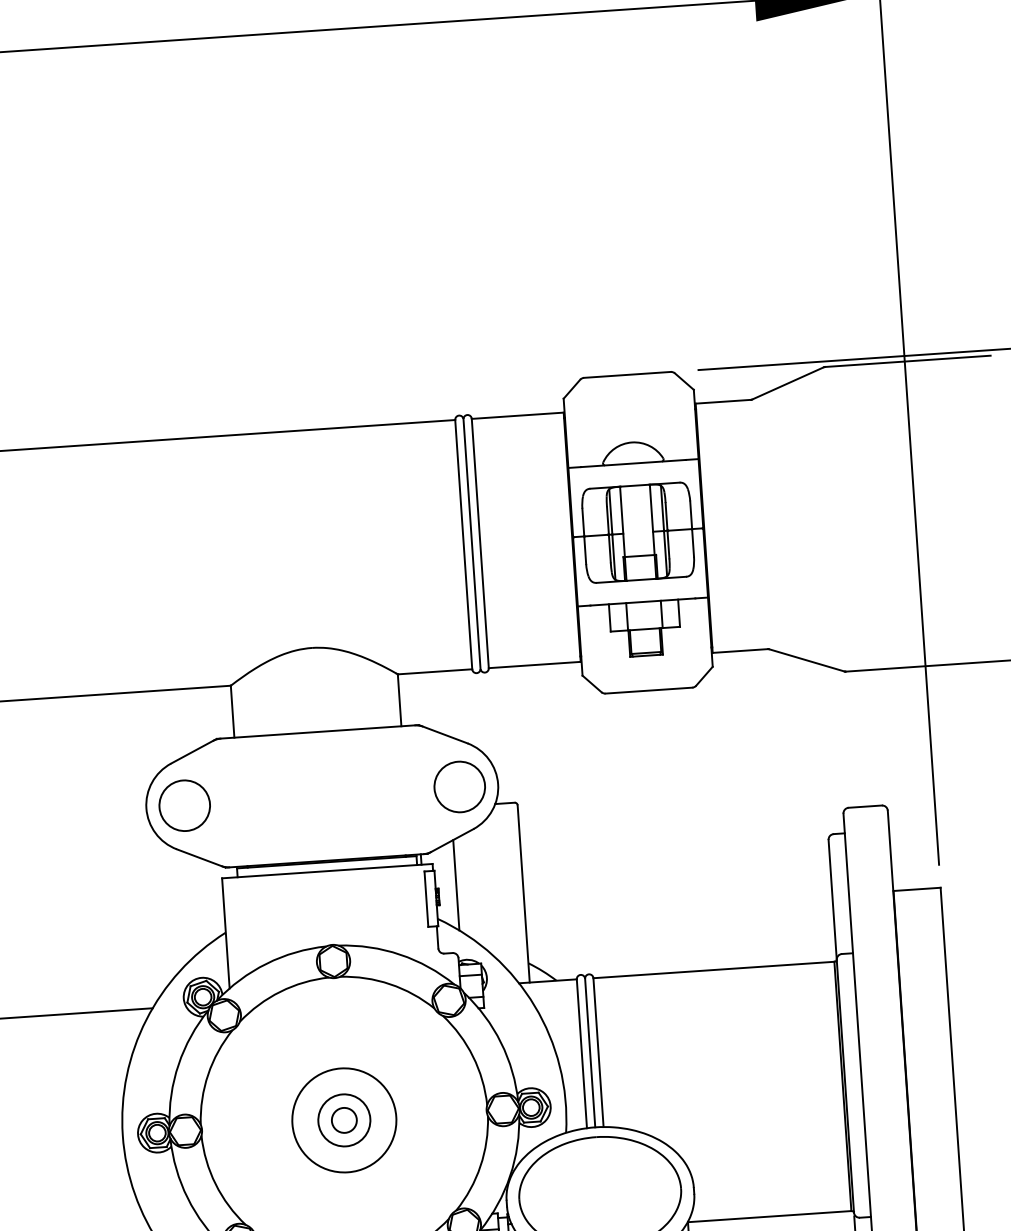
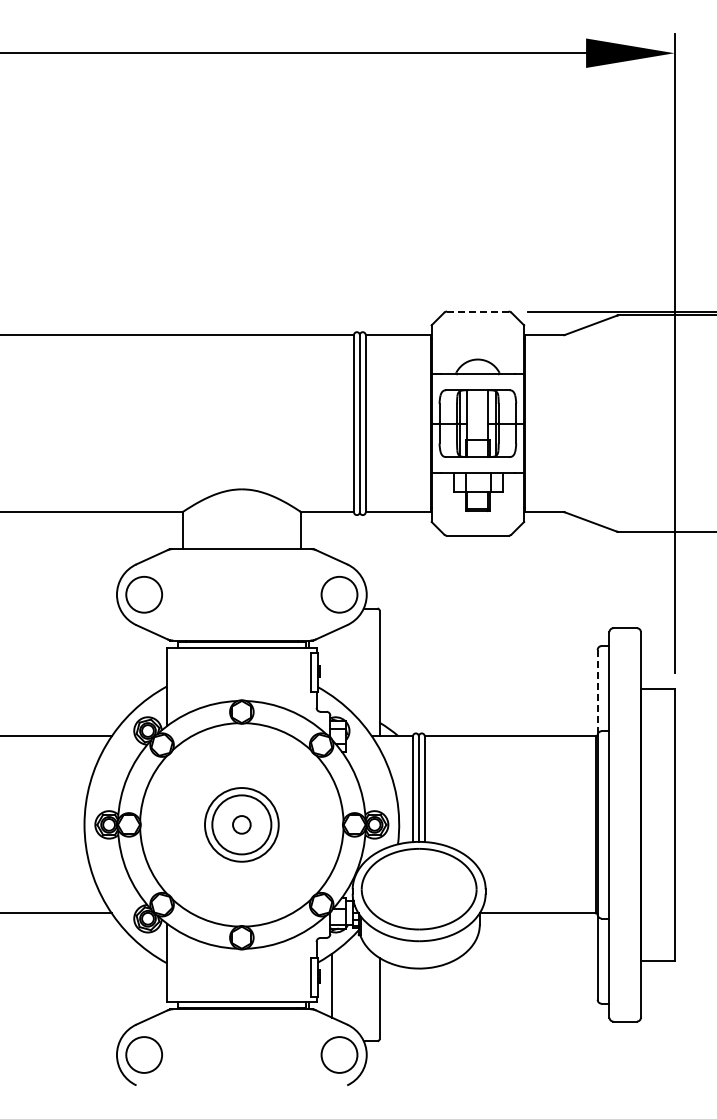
line: (626, 374) -> (477, 311), solid -> dashed
line: (456, 884) -> (332, 663), removed
line: (832, 898) -> (597, 691), solid -> dashed
circle: (343, 1119) -> (241, 824), size x1.6

